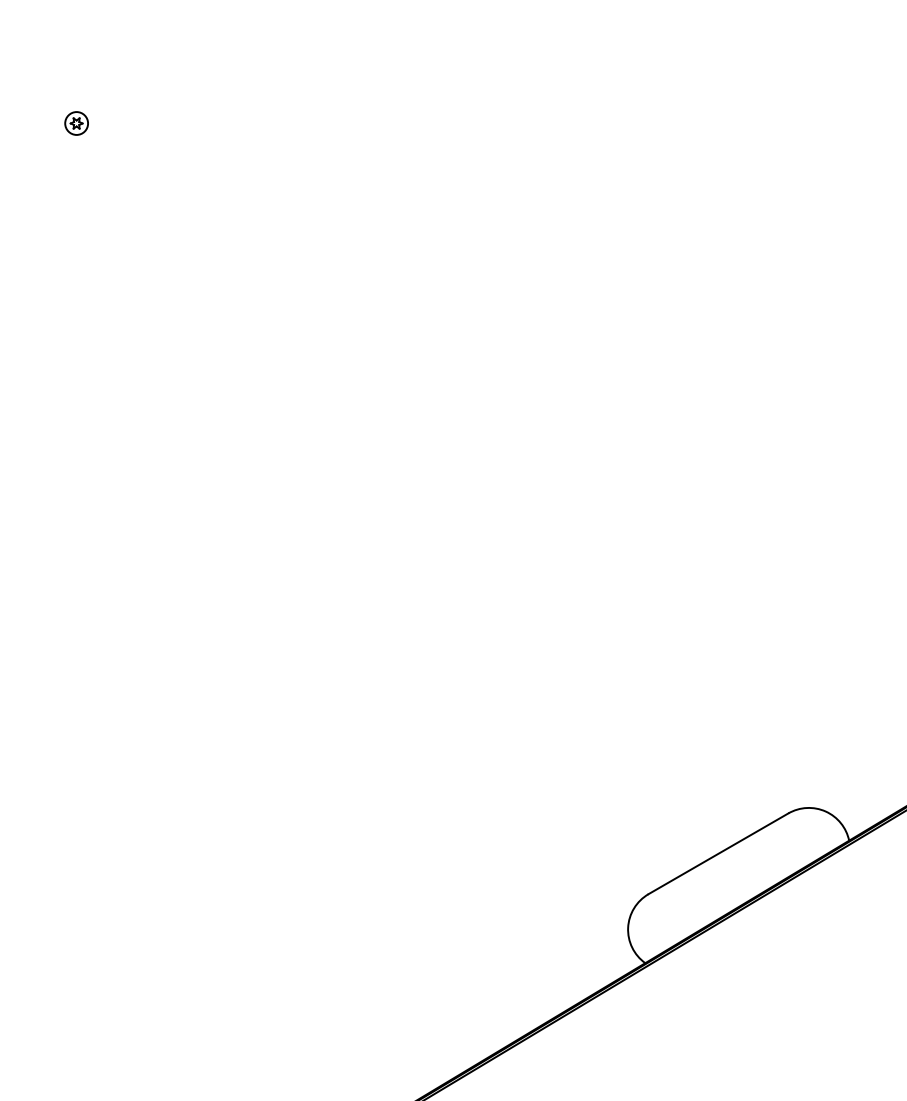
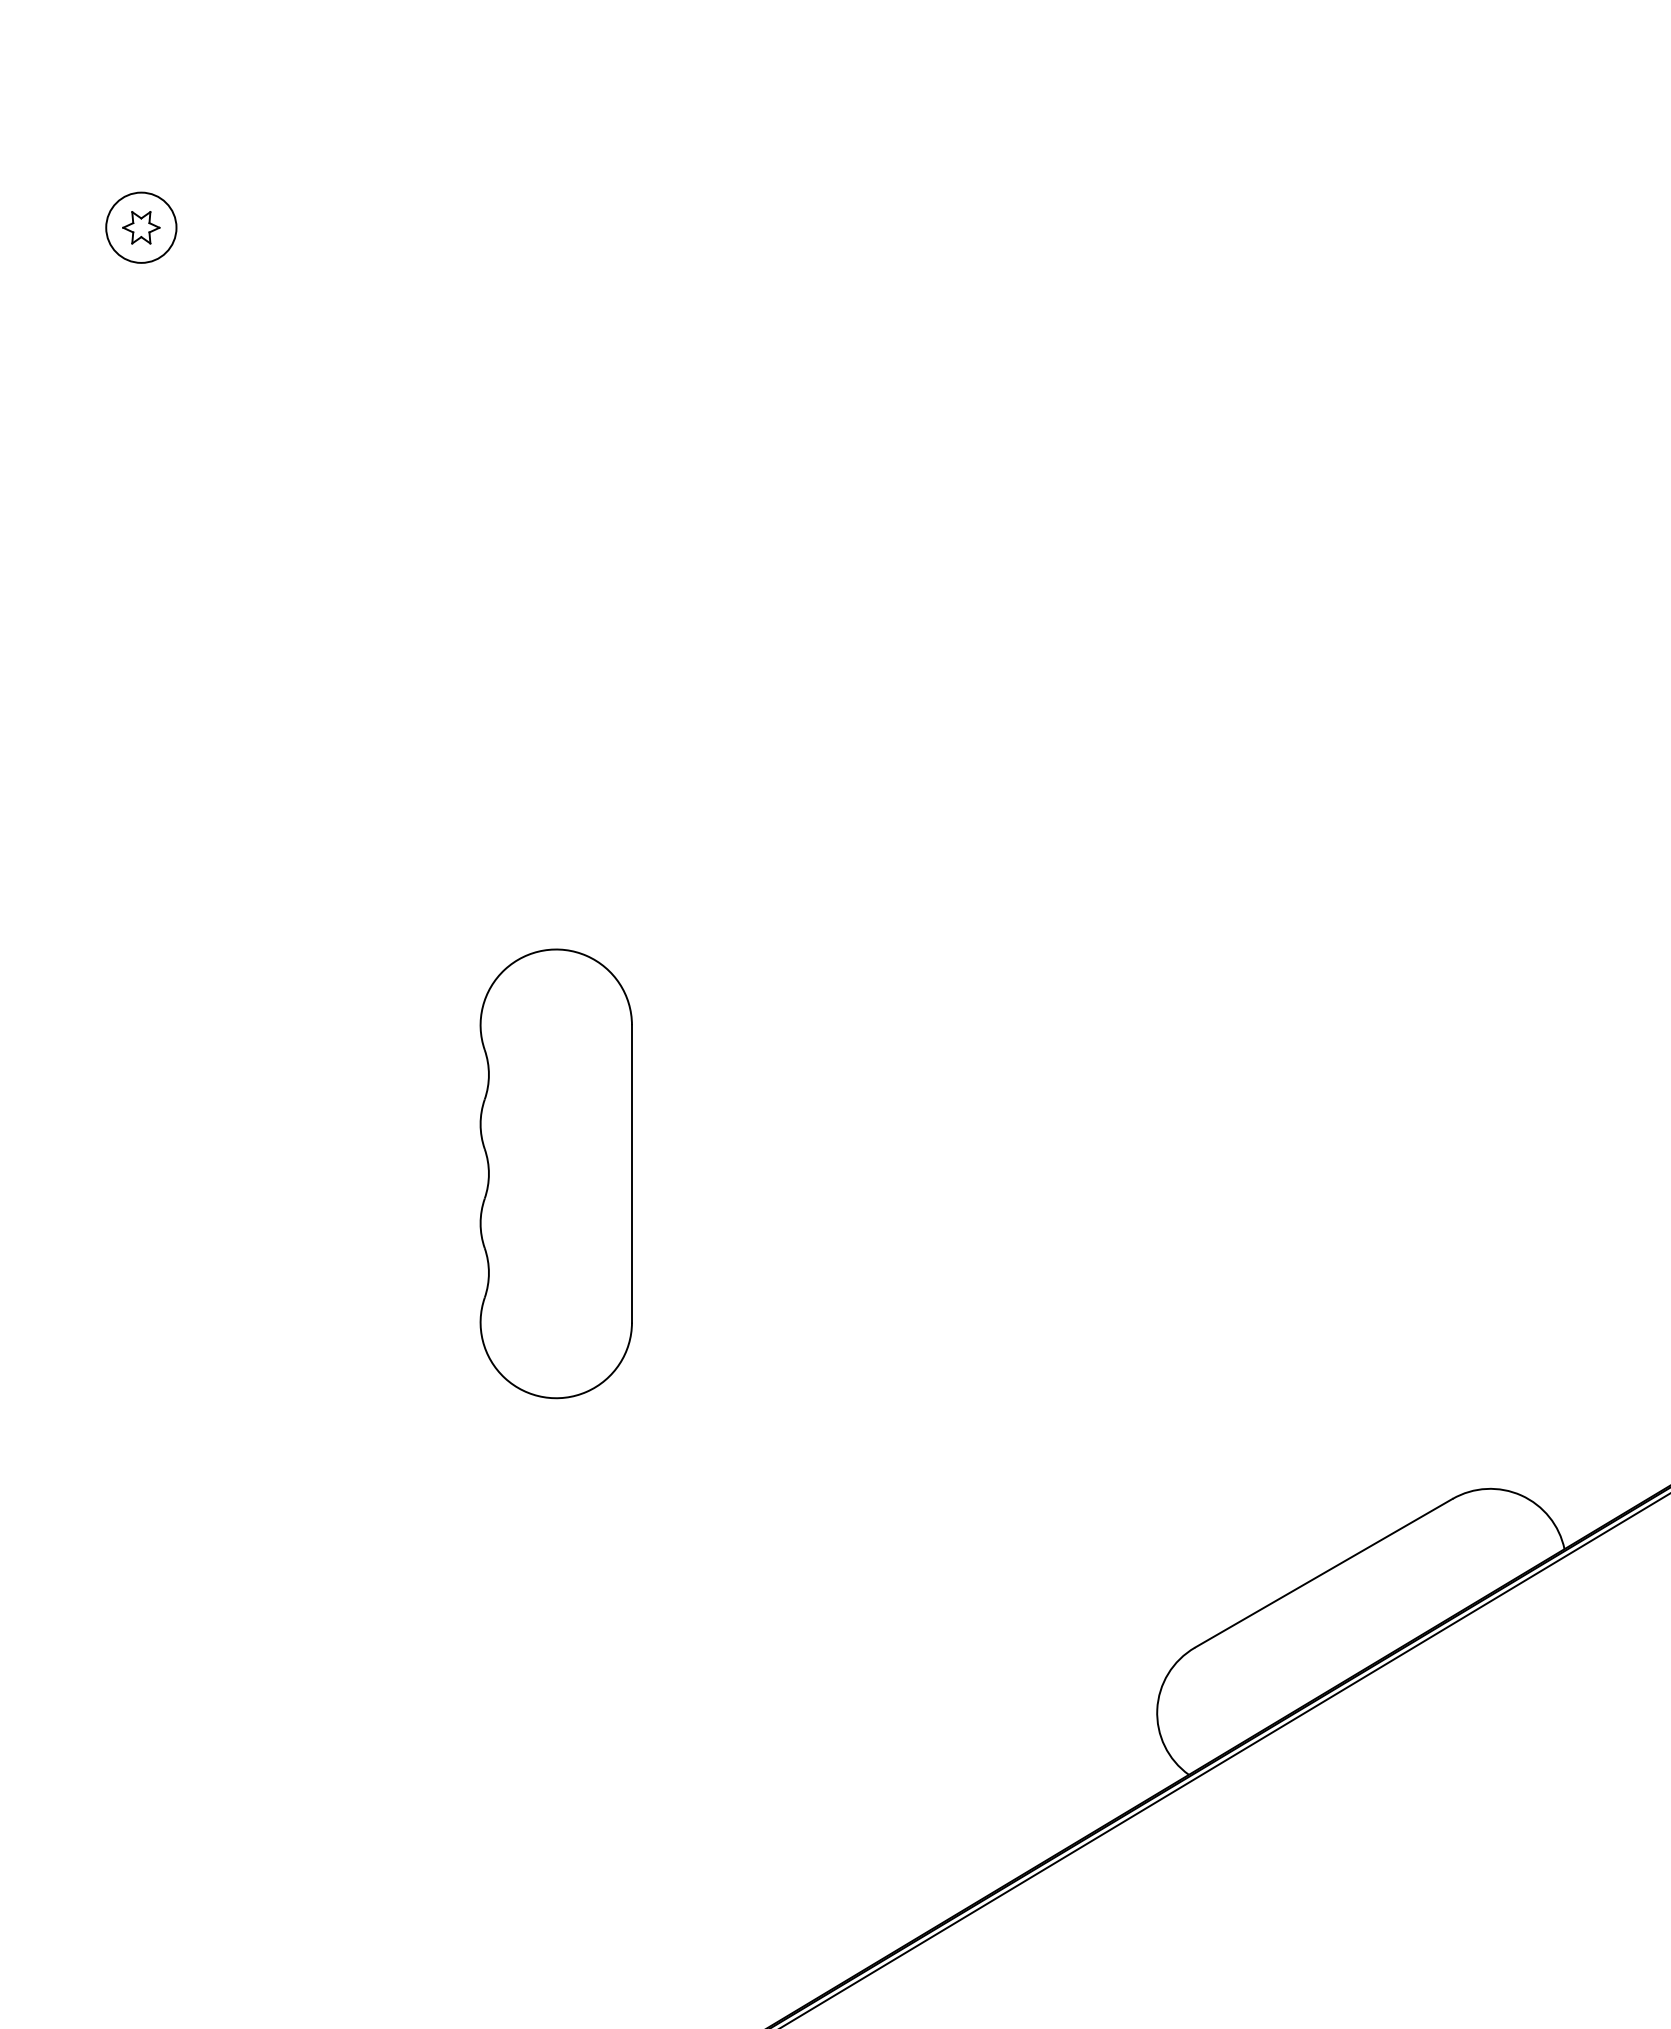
part: (76, 123) -> (140, 227), size x1.67
part: (301, 636) -> (555, 1172), added

